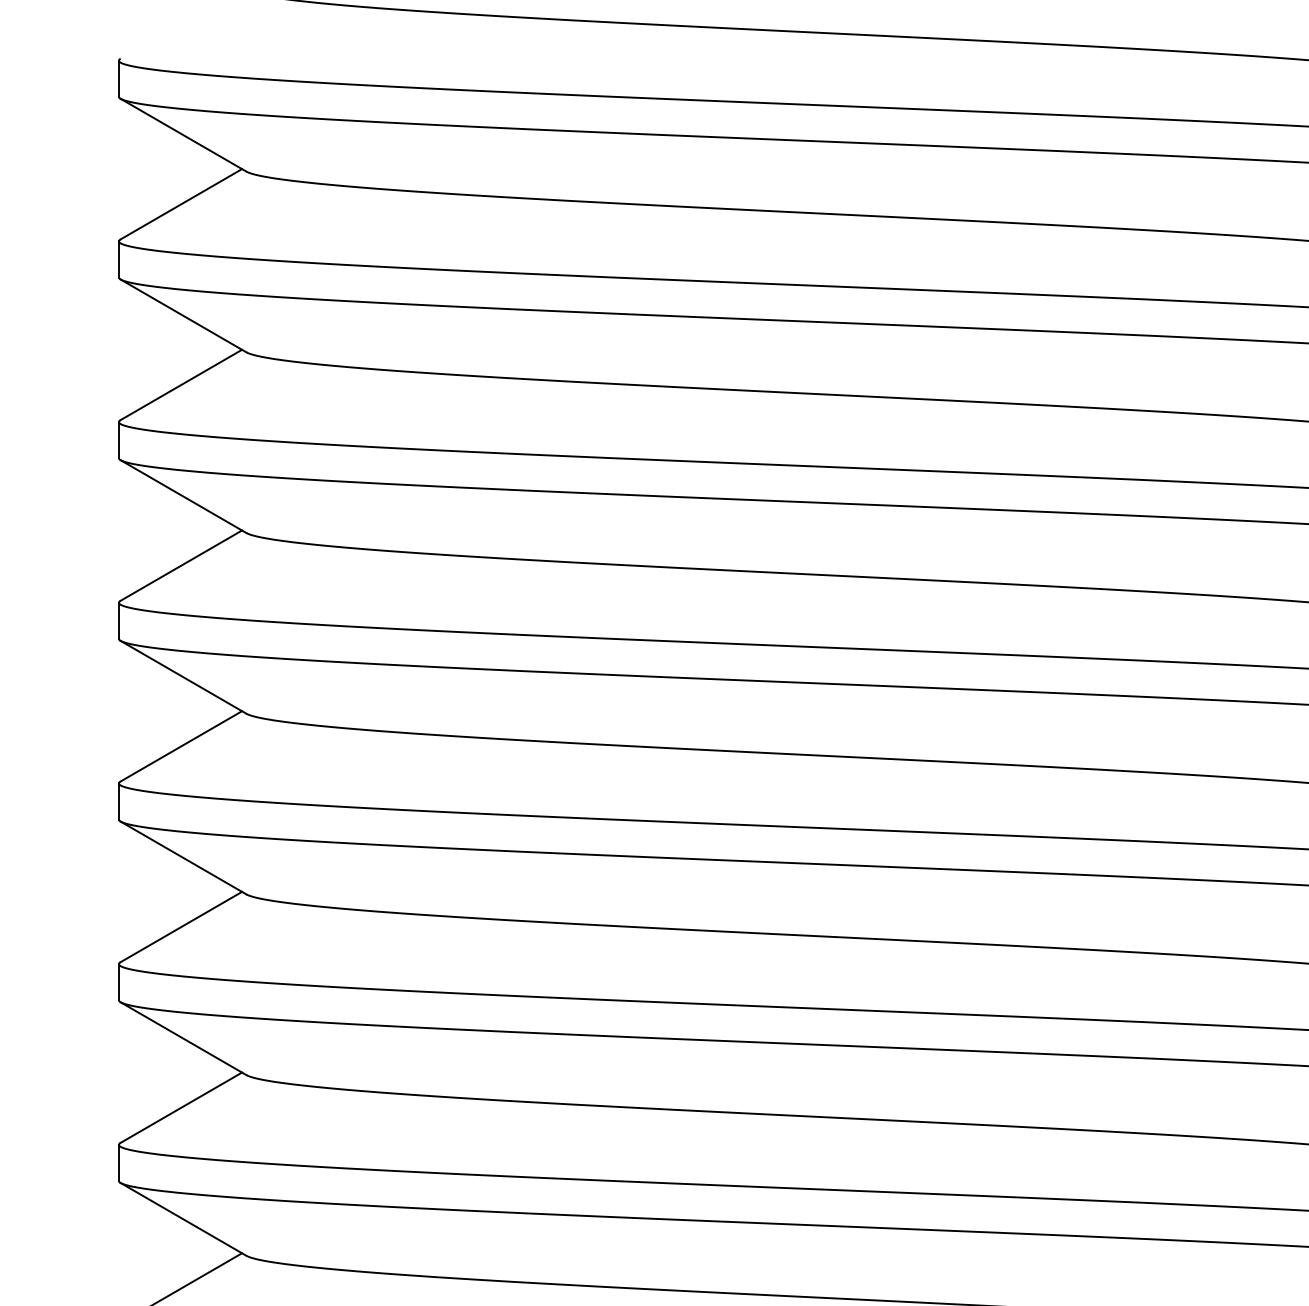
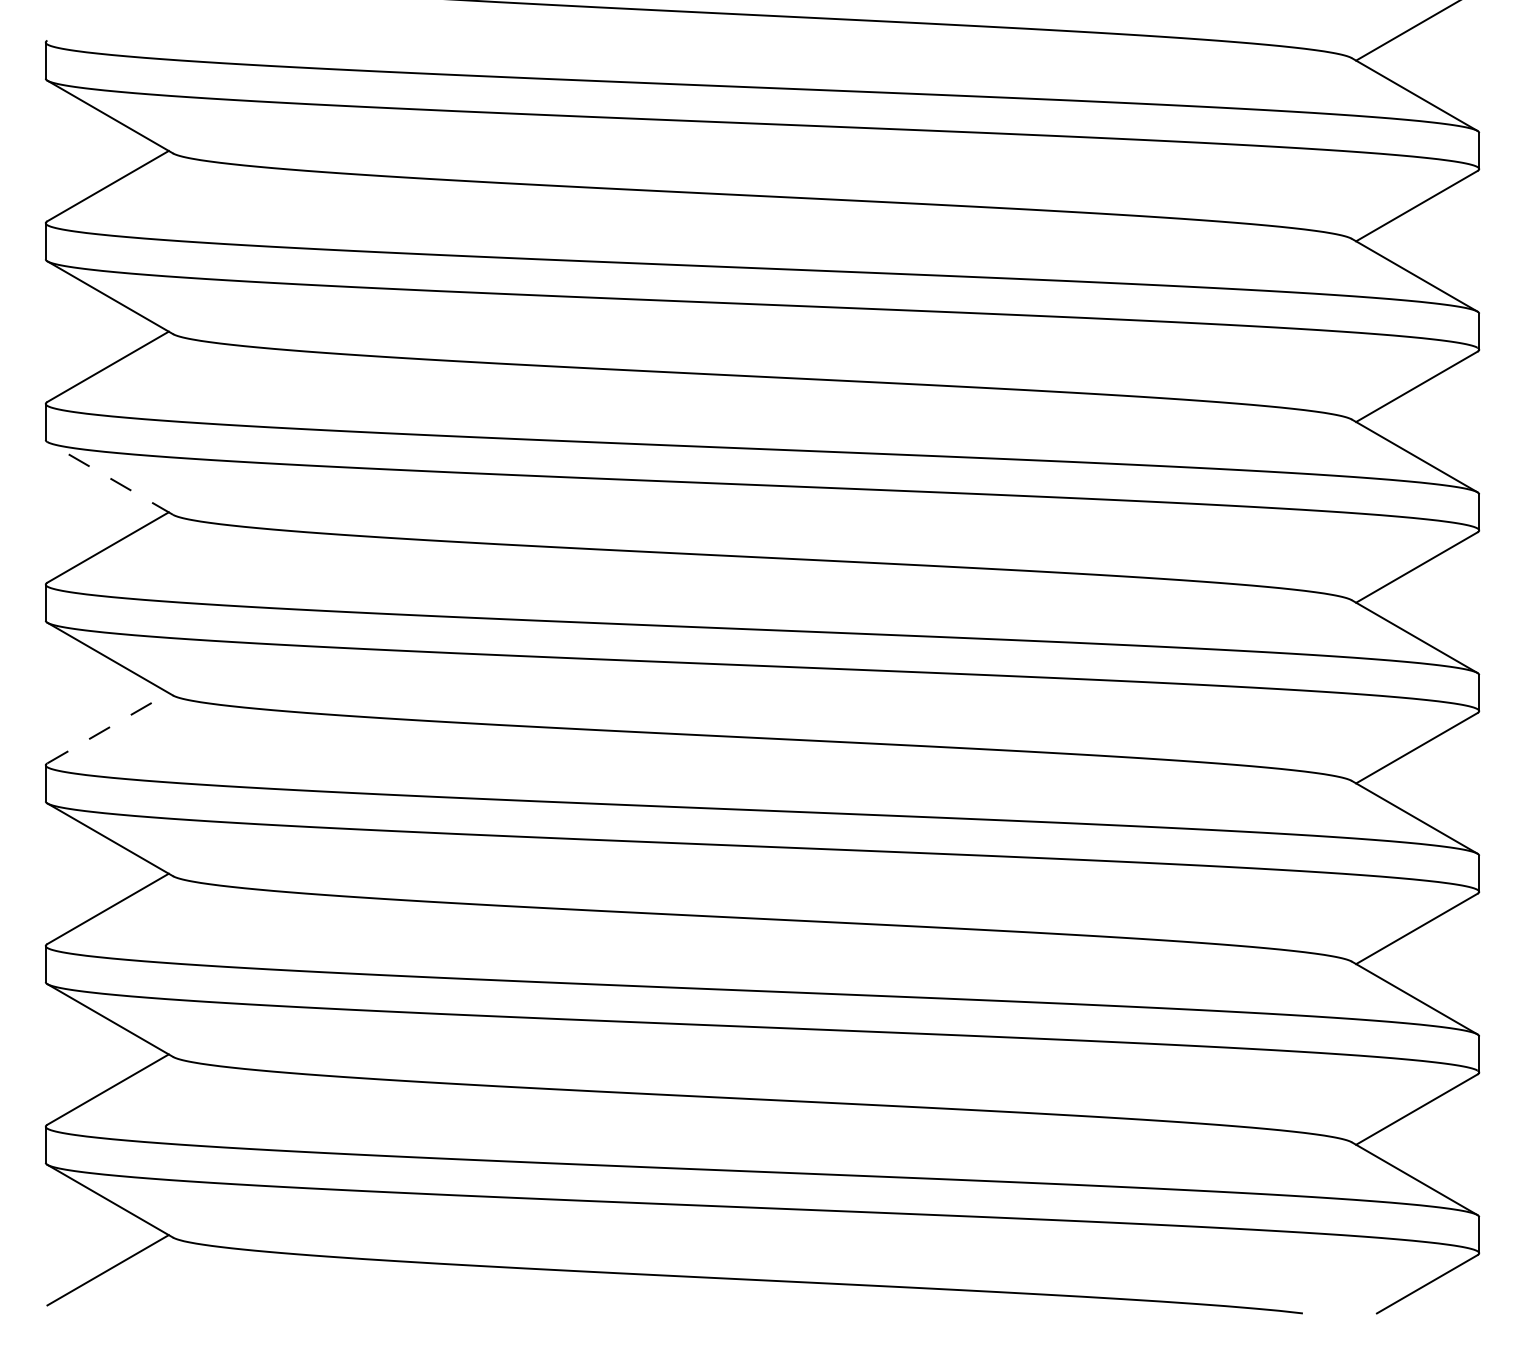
line: (183, 496) -> (110, 478), solid -> dashed
line: (181, 745) -> (108, 727), solid -> dashed

